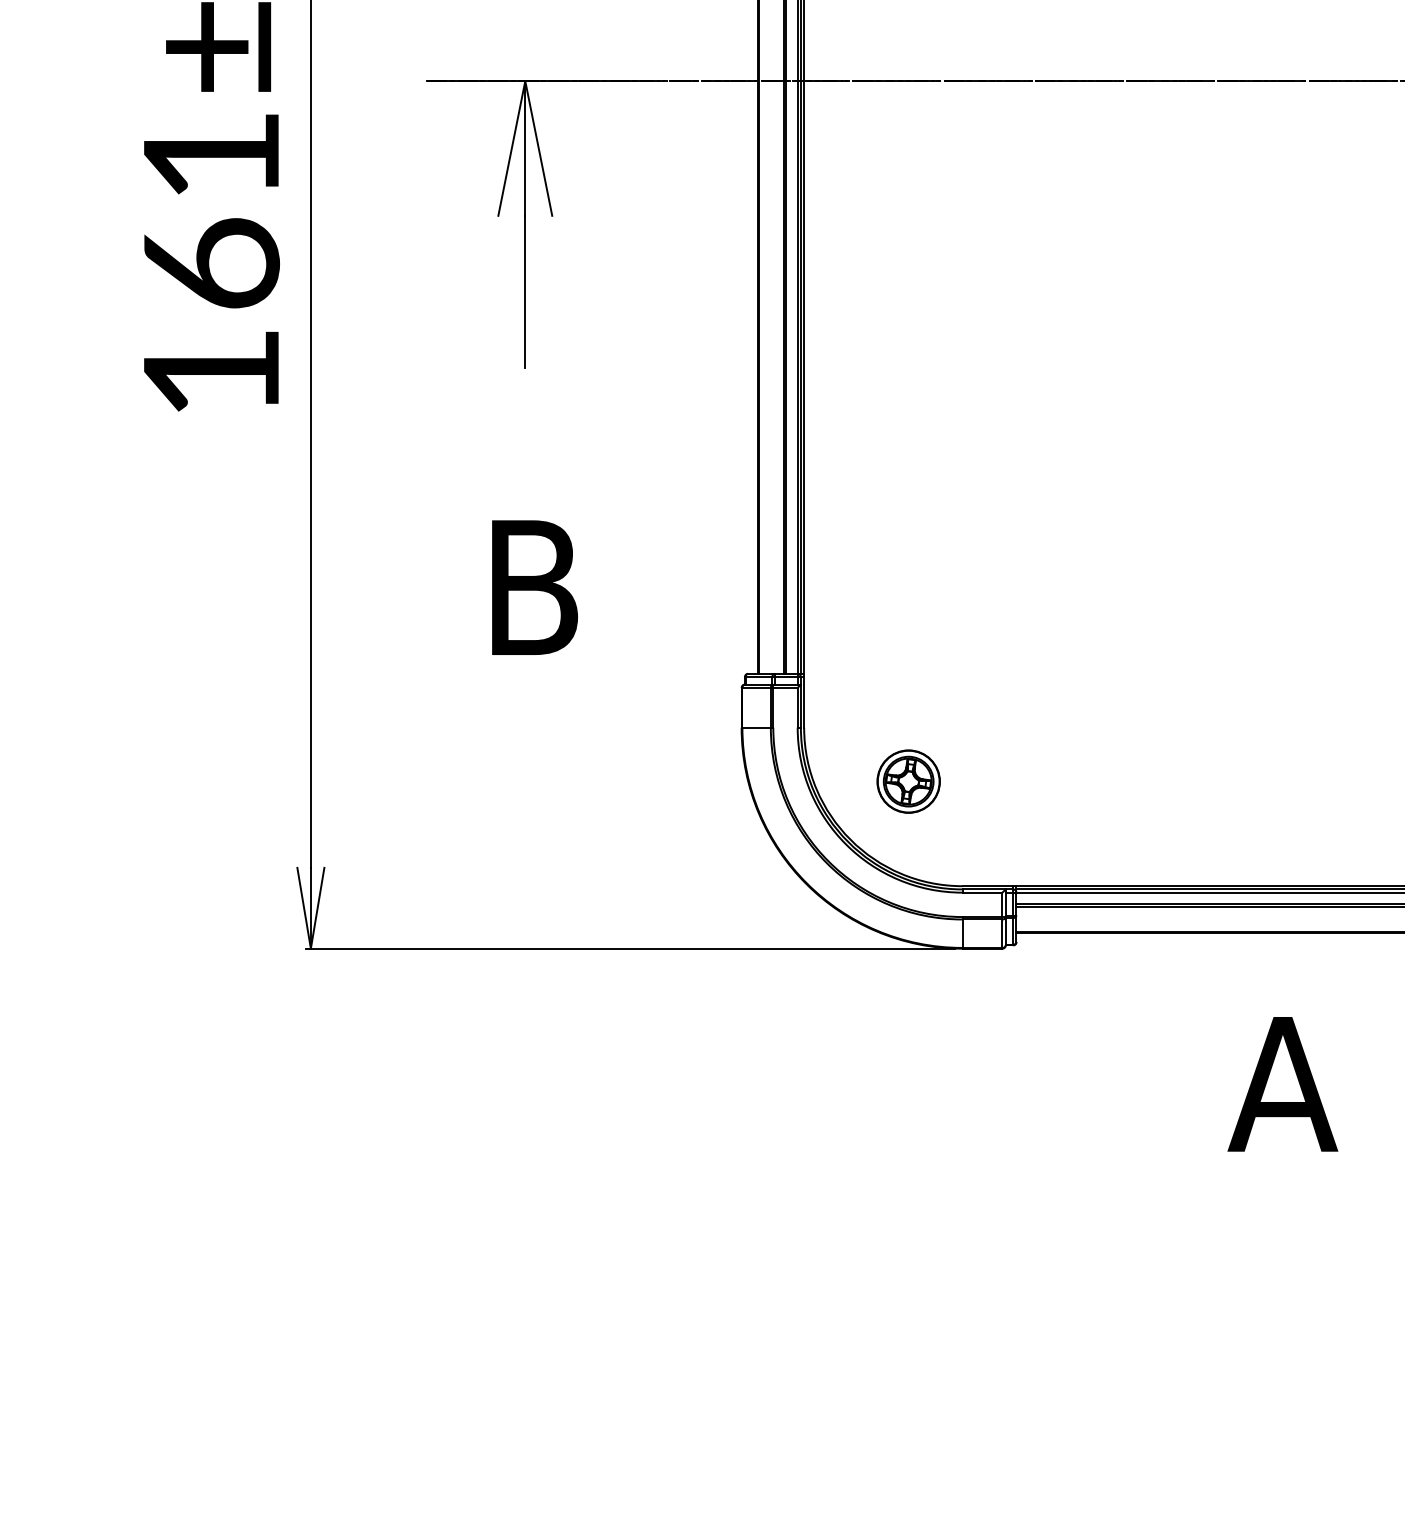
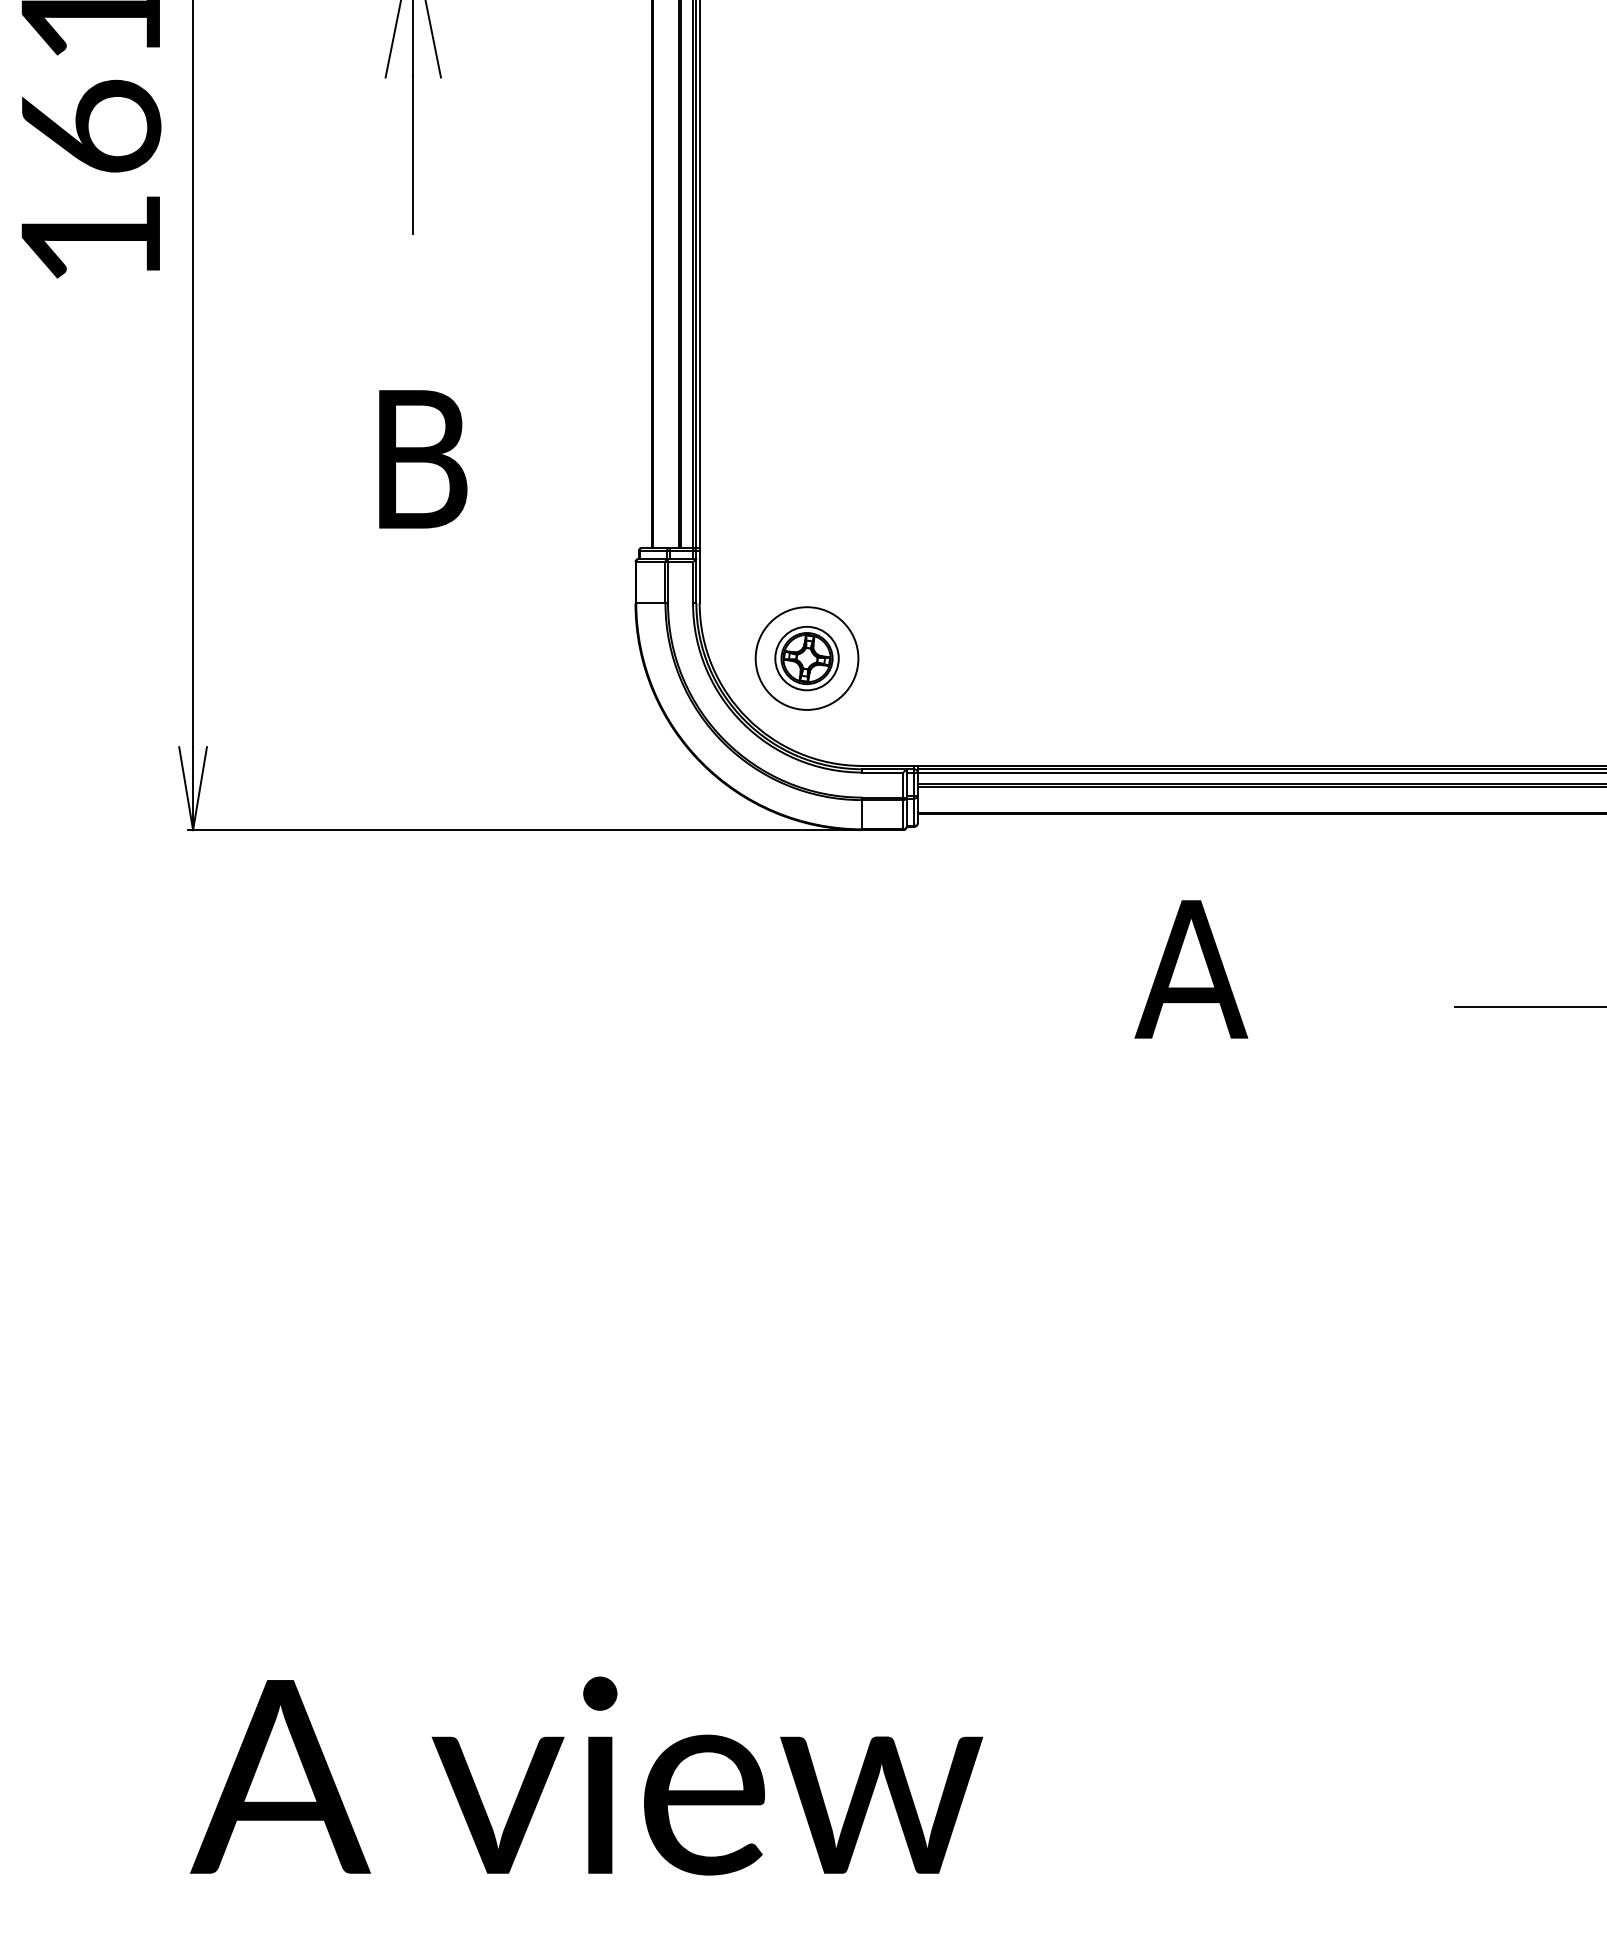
circle: (908, 781) -> (806, 658), size x1.6

